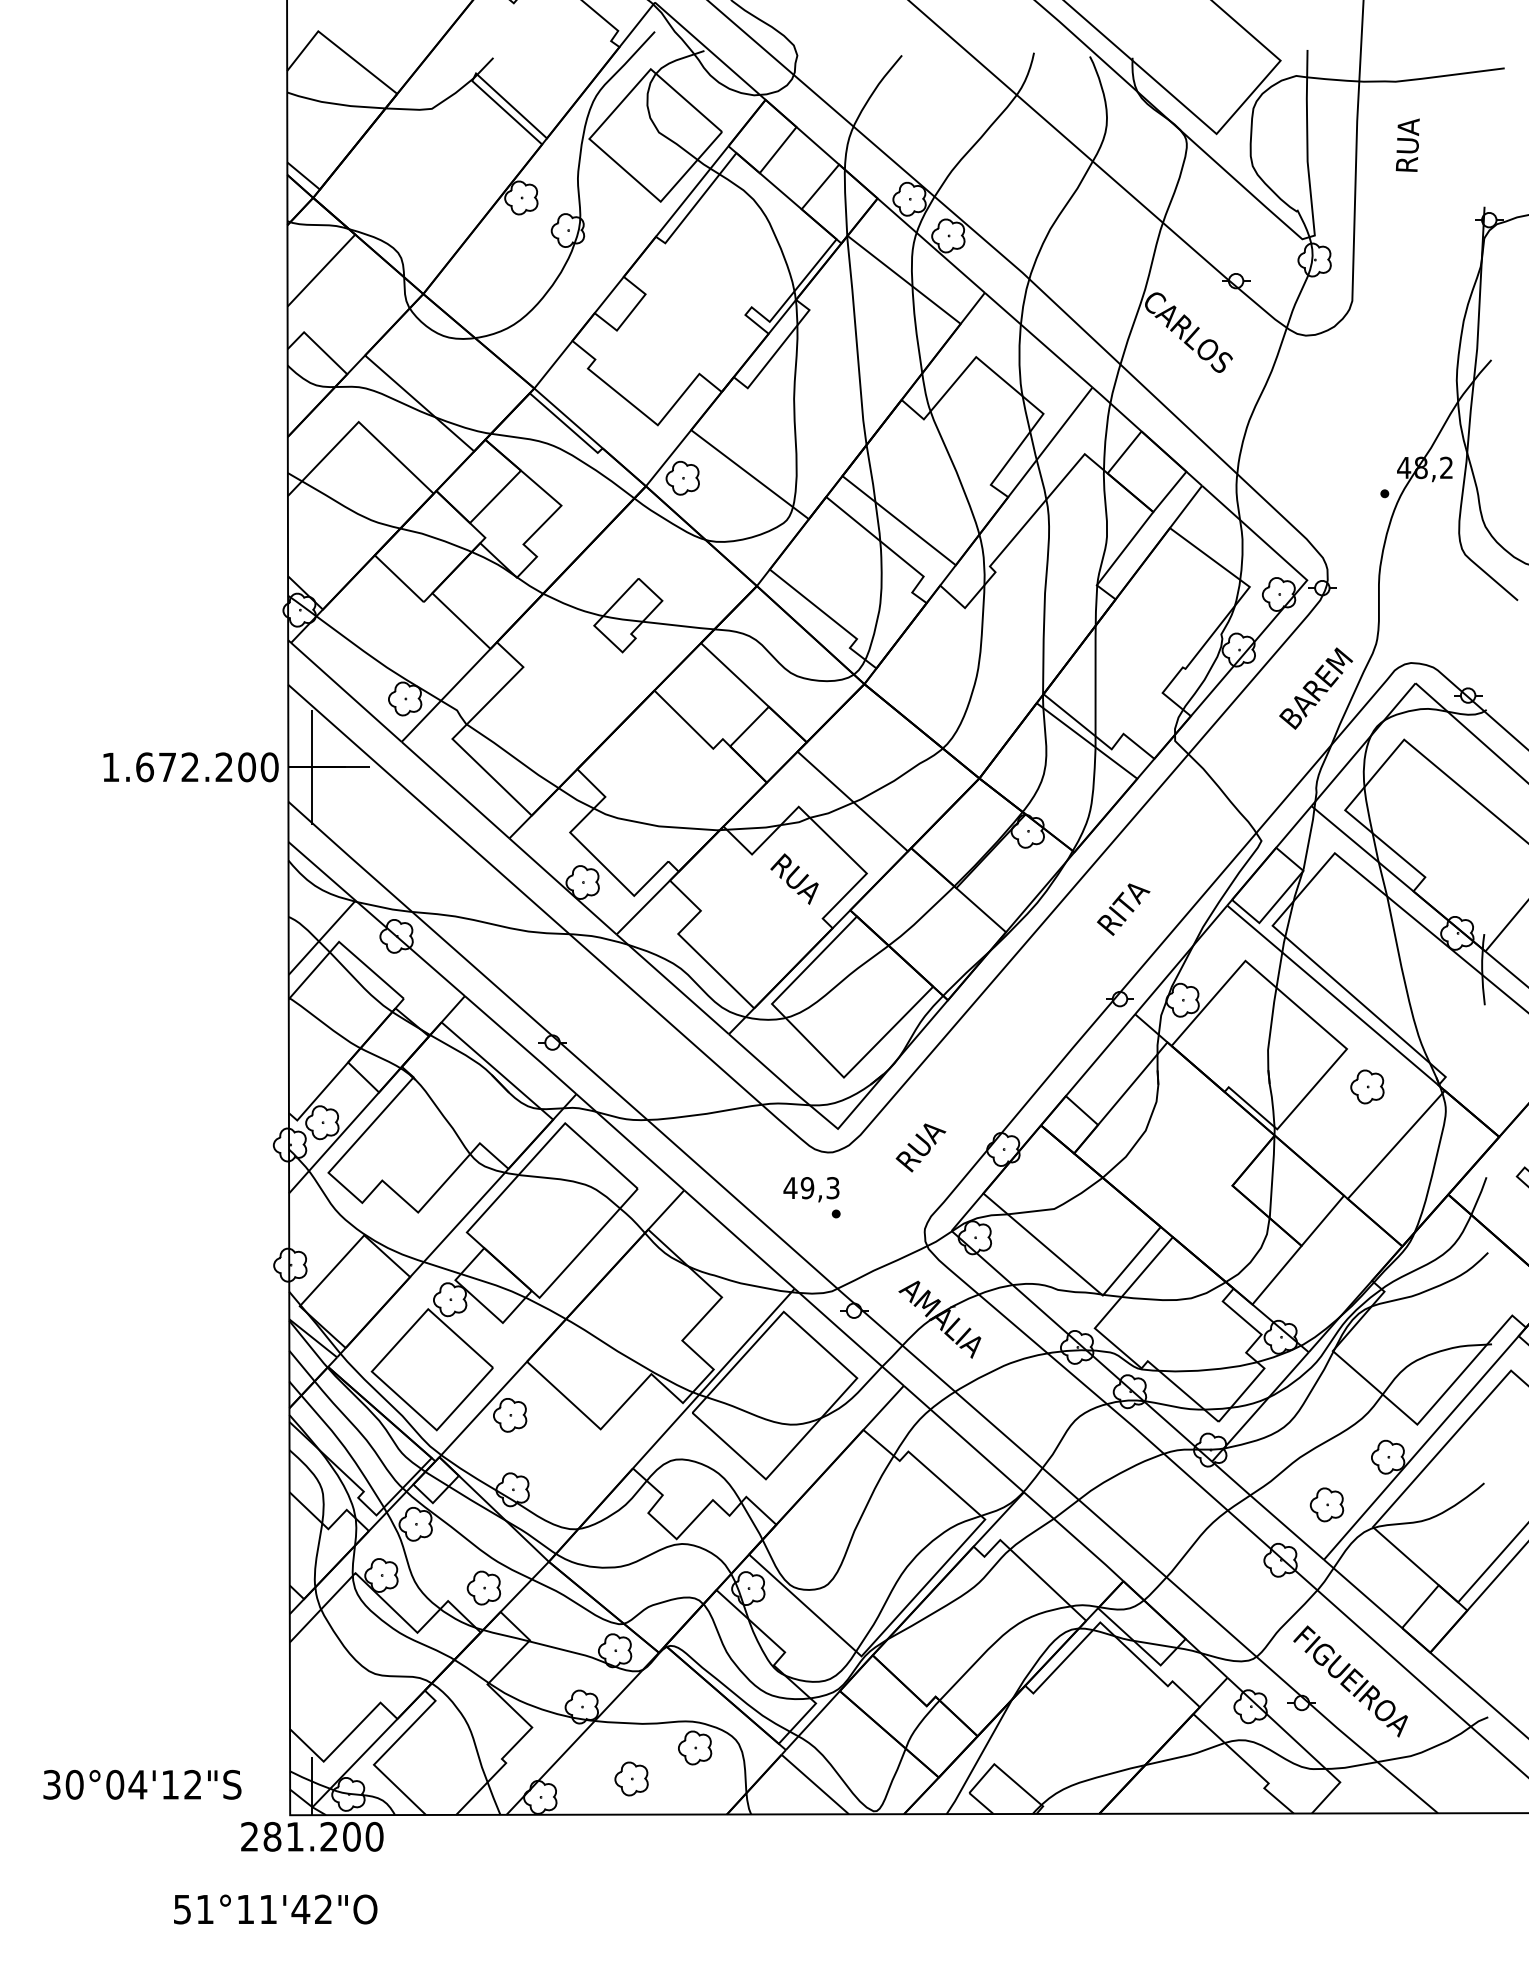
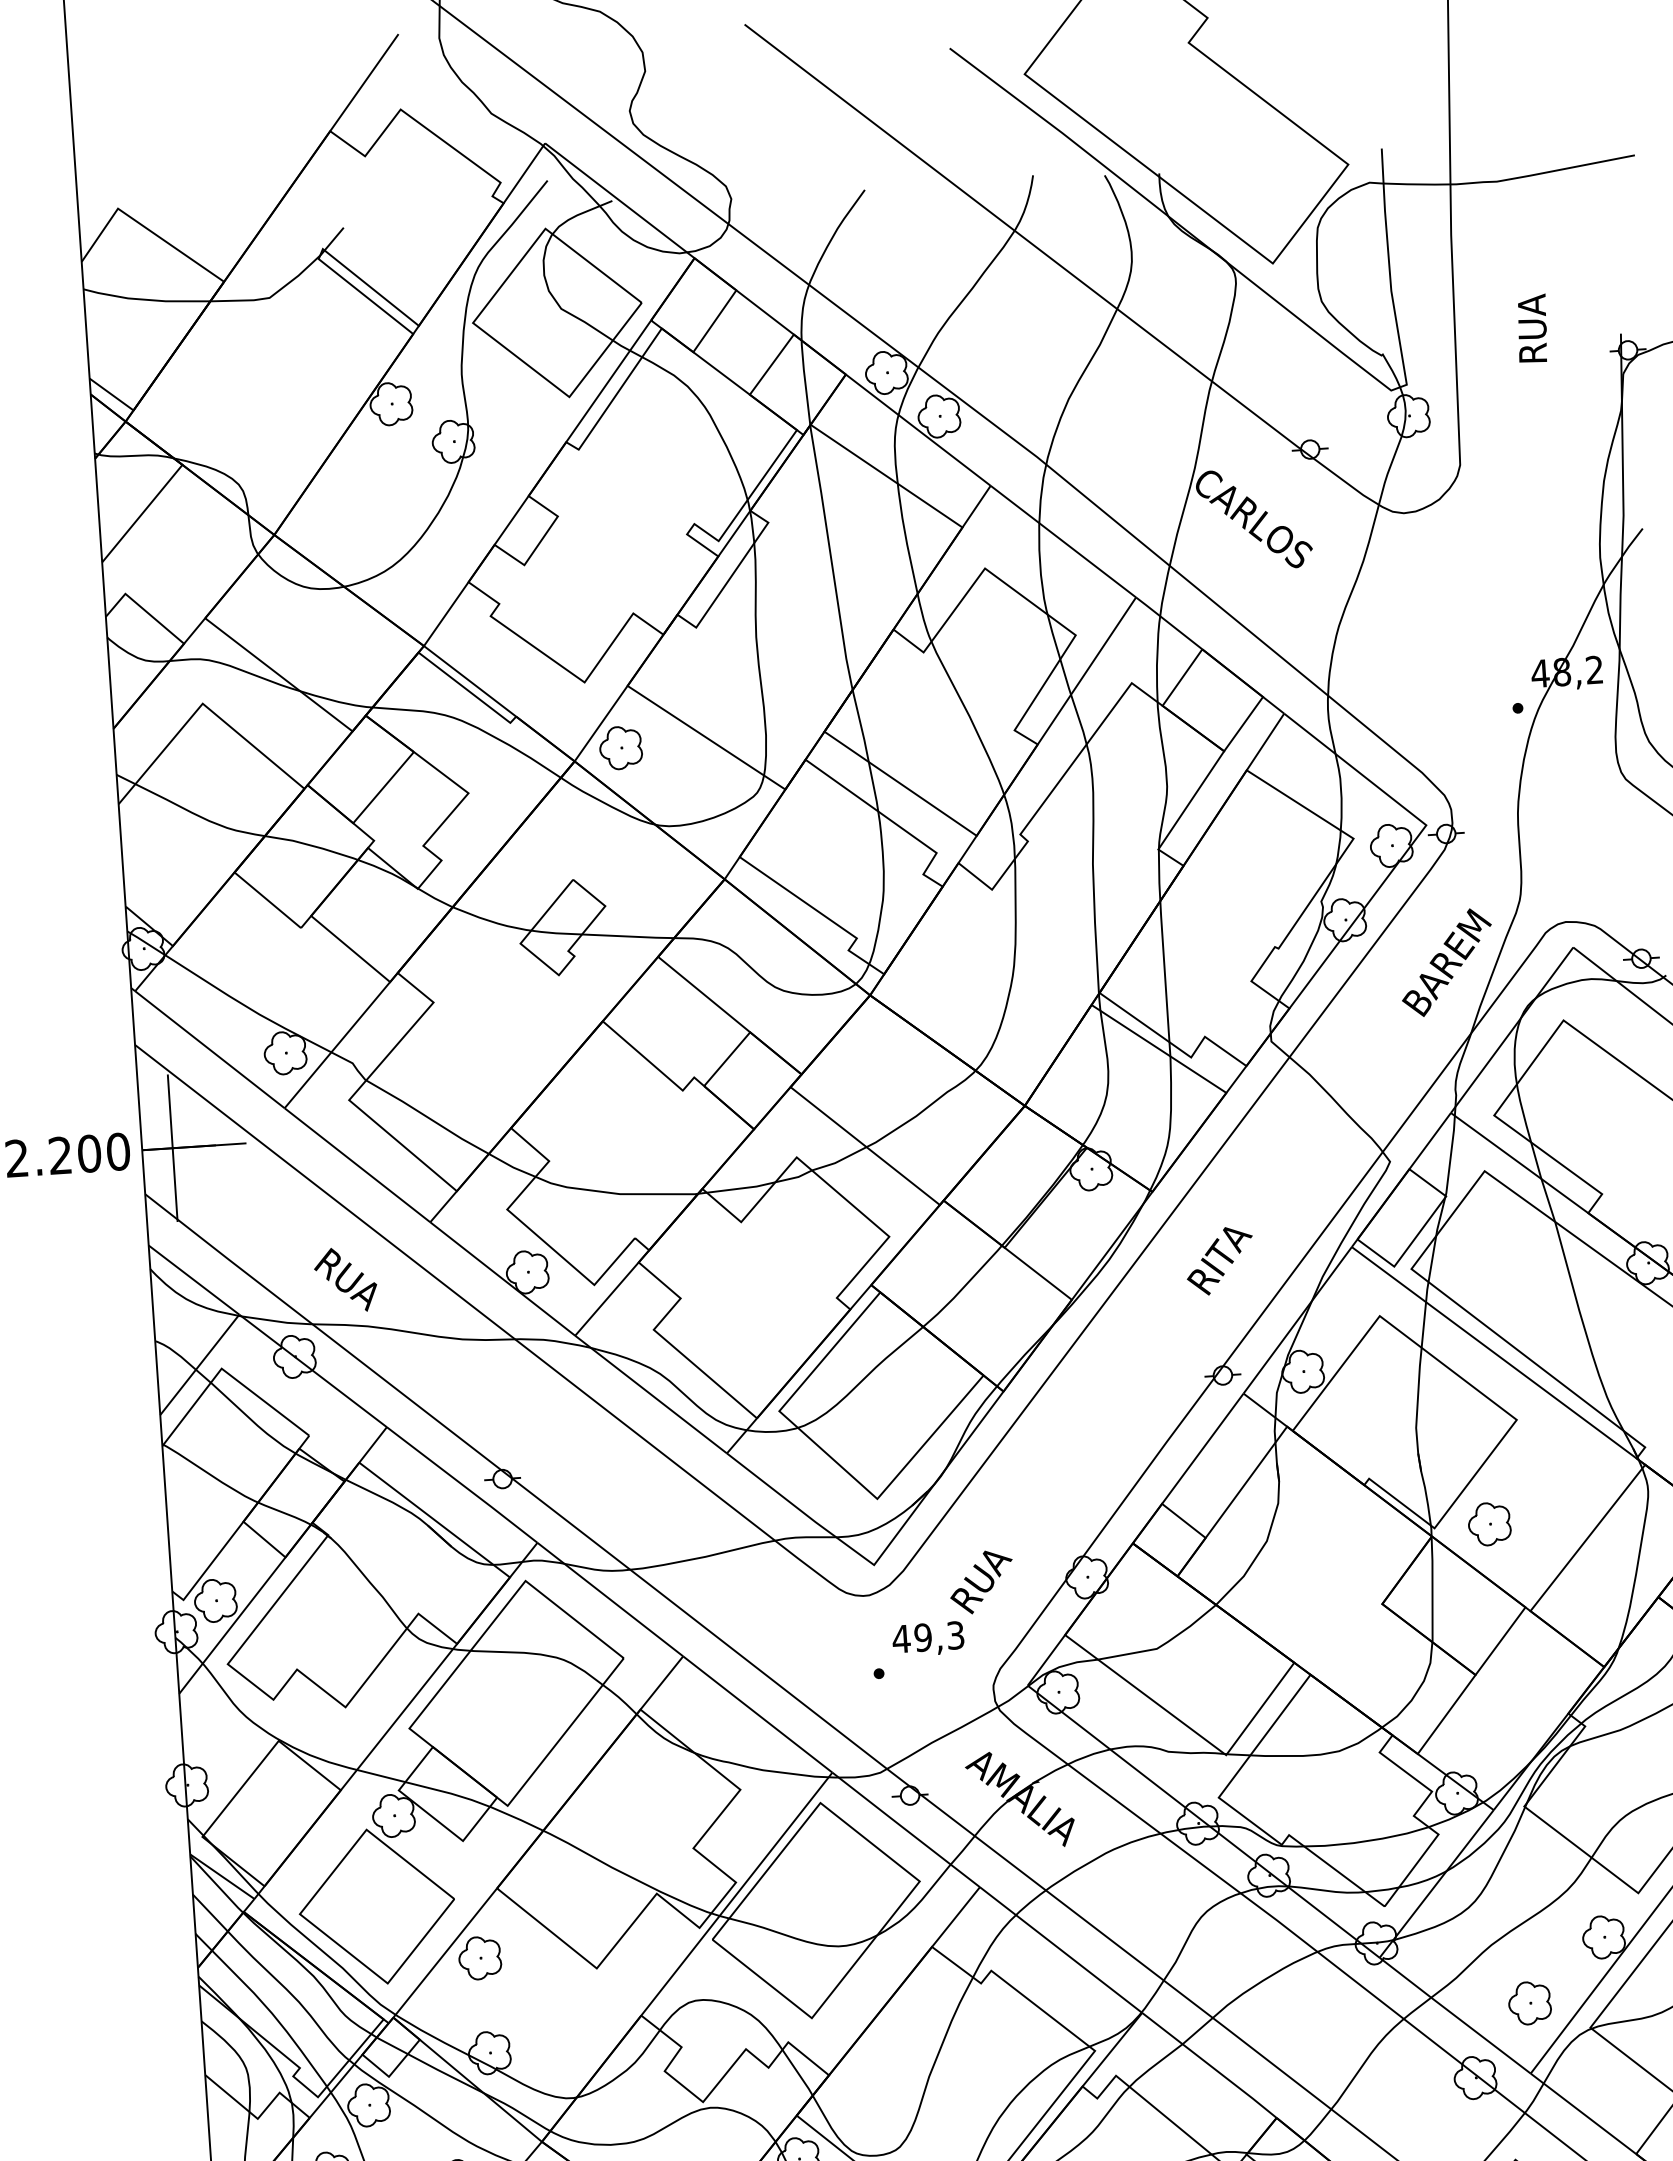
text: (1407, 144) -> (1532, 327), moved
text: (794, 878) -> (345, 1279), moved
part: (1367, 1086) -> (1489, 1523), moved
text: (811, 1189) -> (928, 1639), moved

